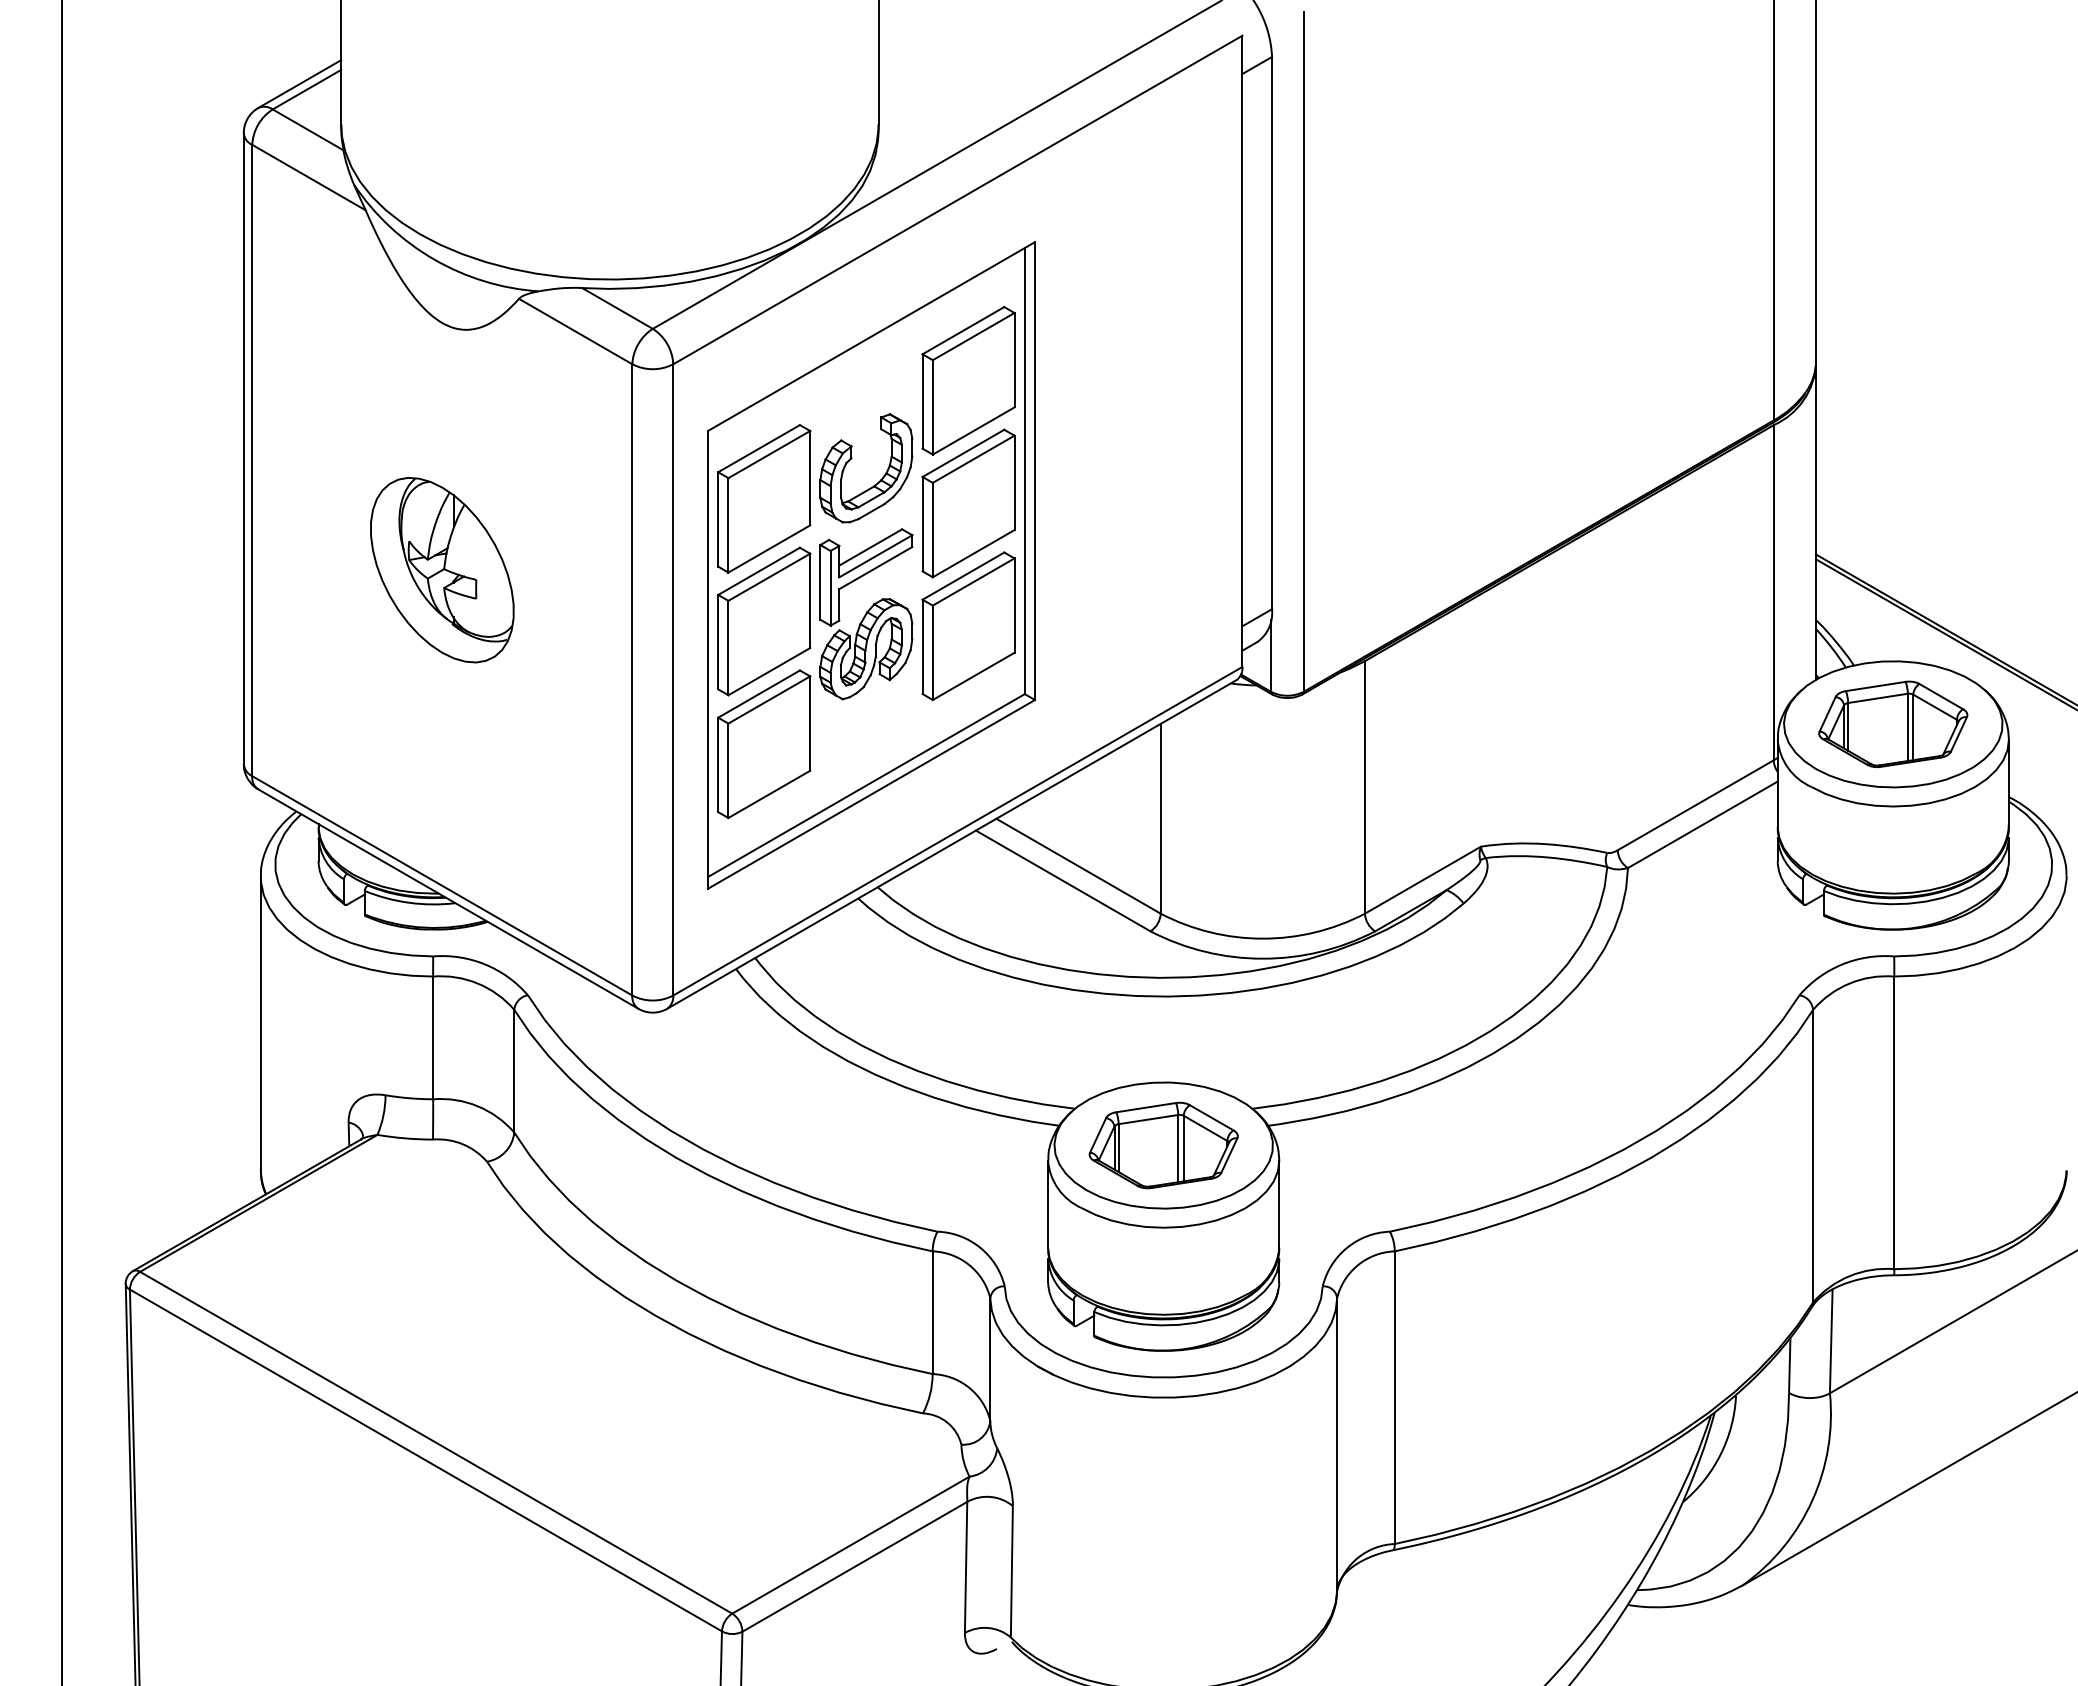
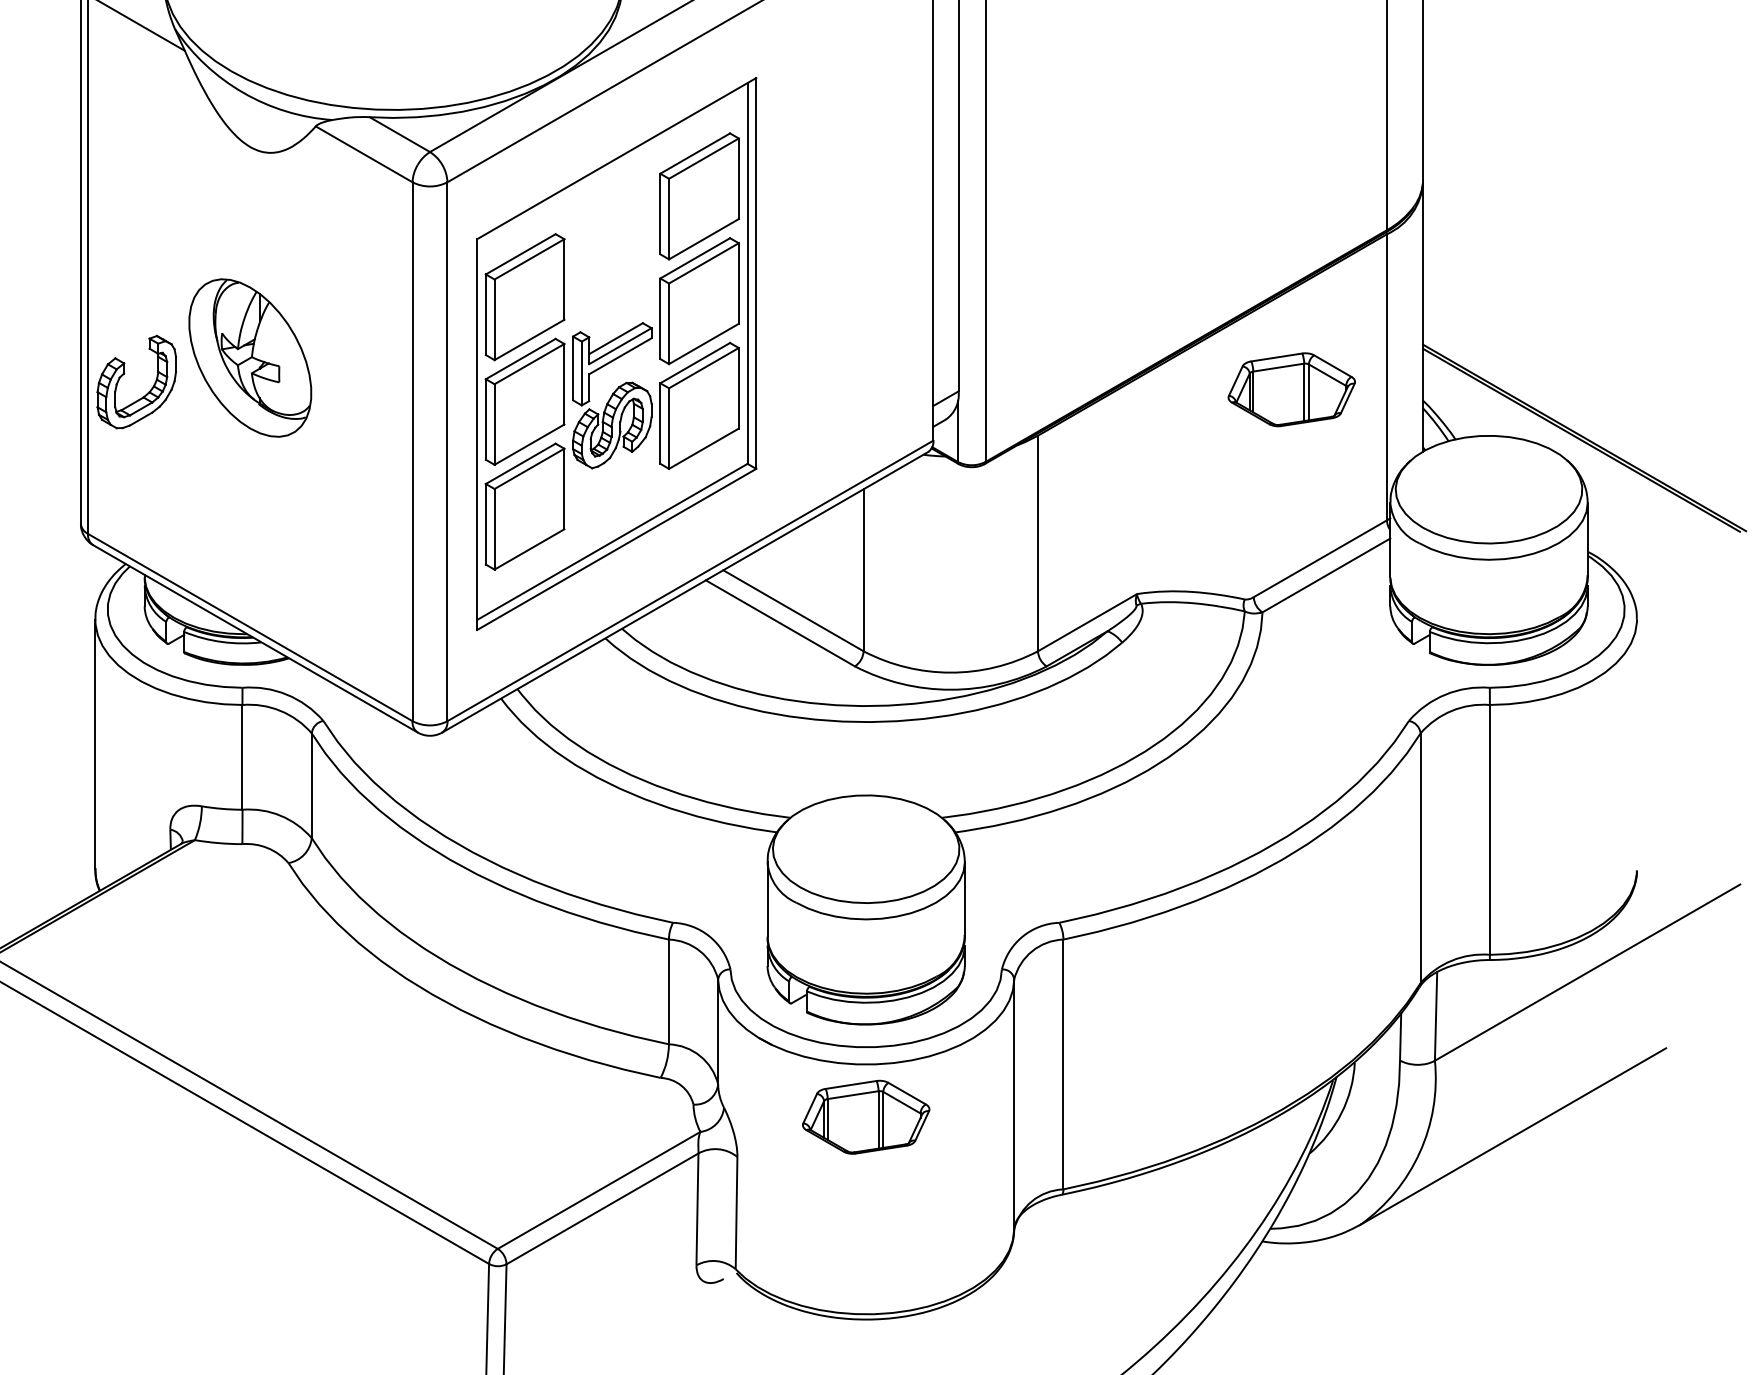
part: (852, 458) -> (124, 373), moved
part: (1893, 723) -> (1291, 389), moved
part: (1163, 1145) -> (865, 1117), moved

